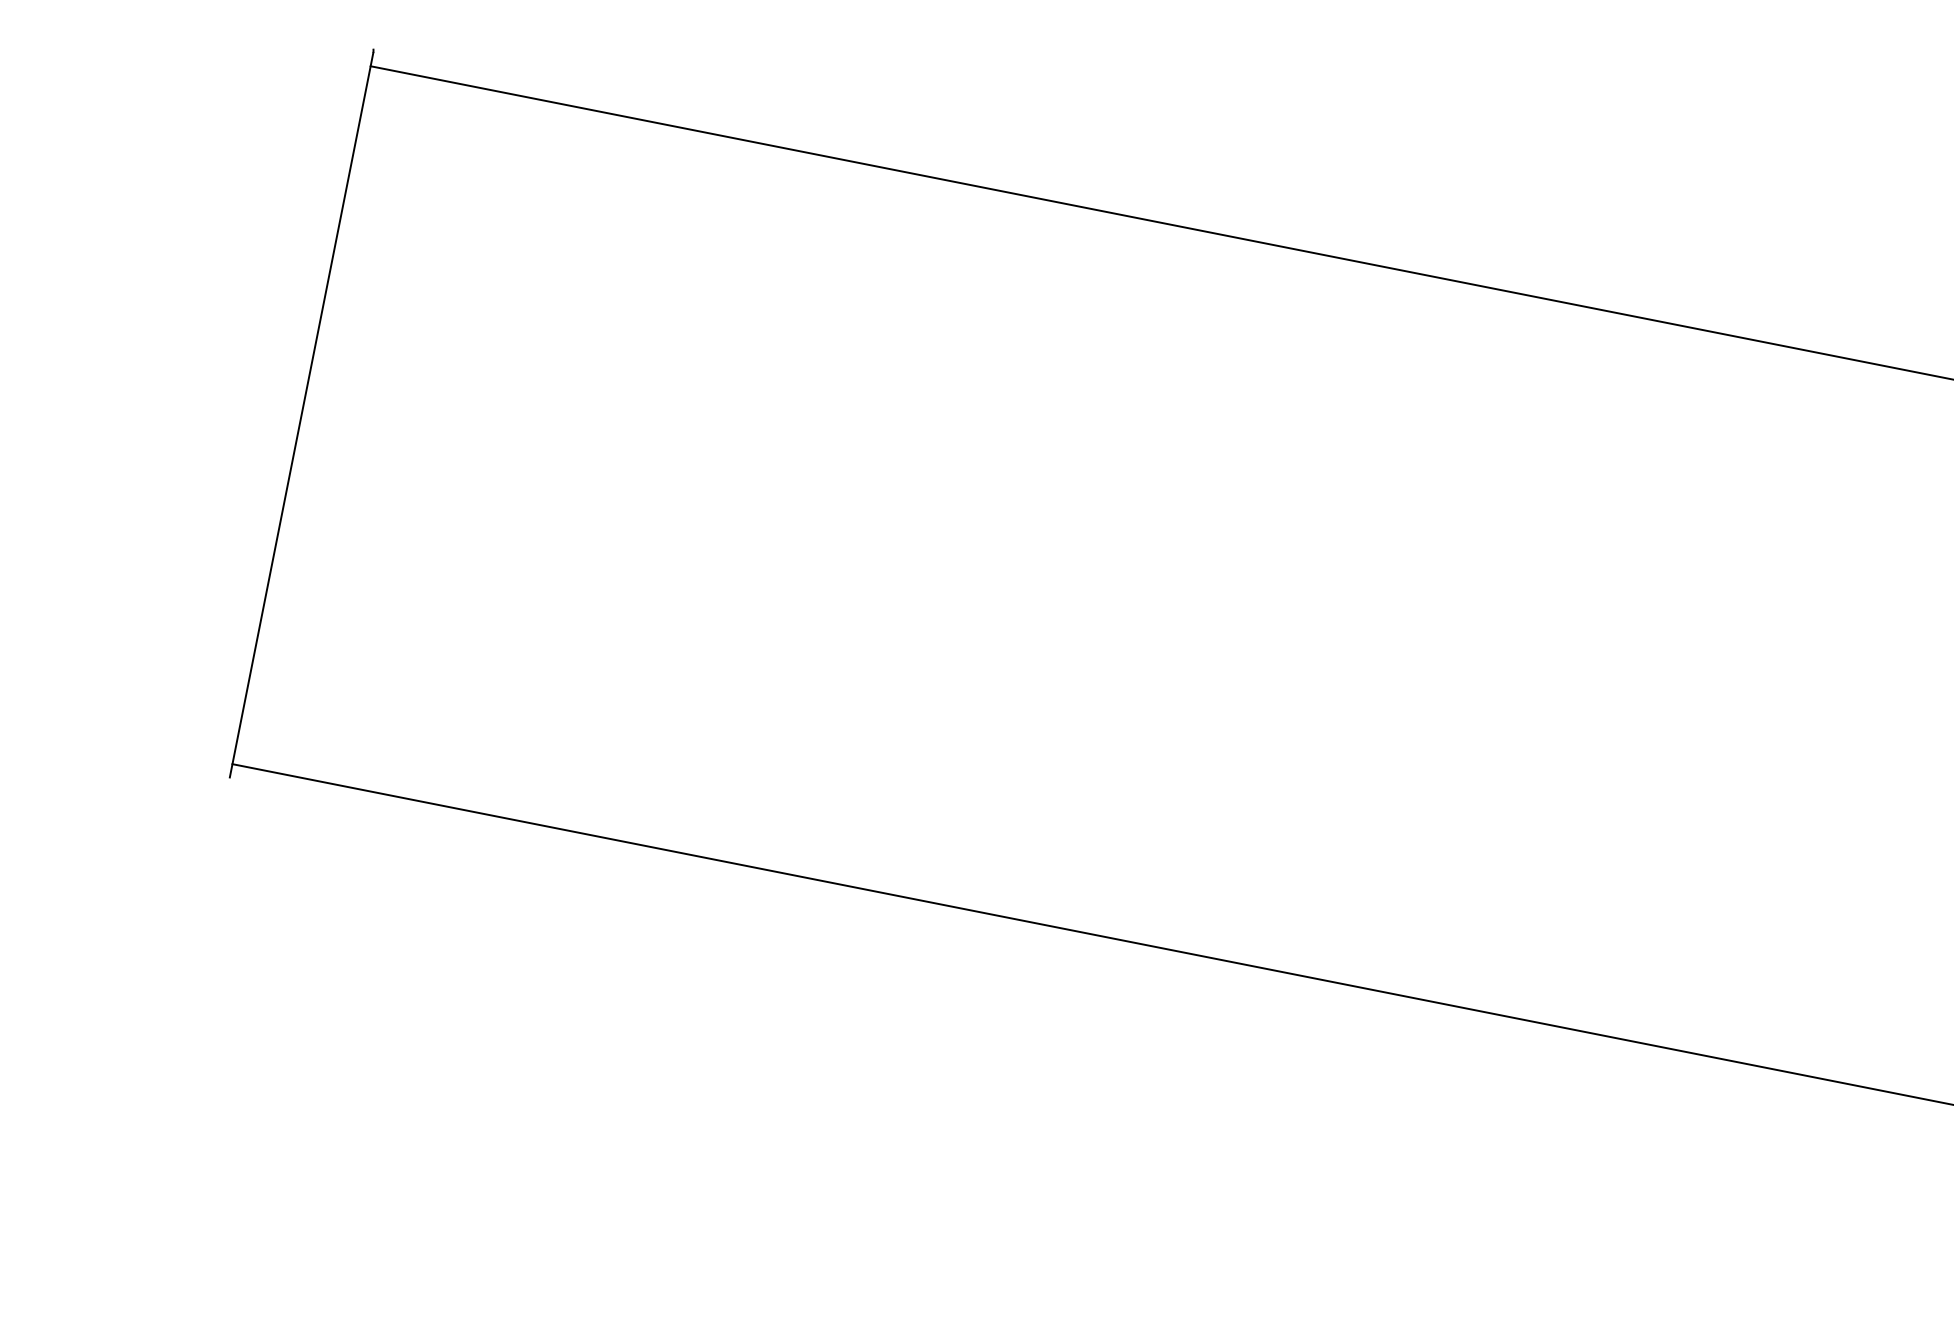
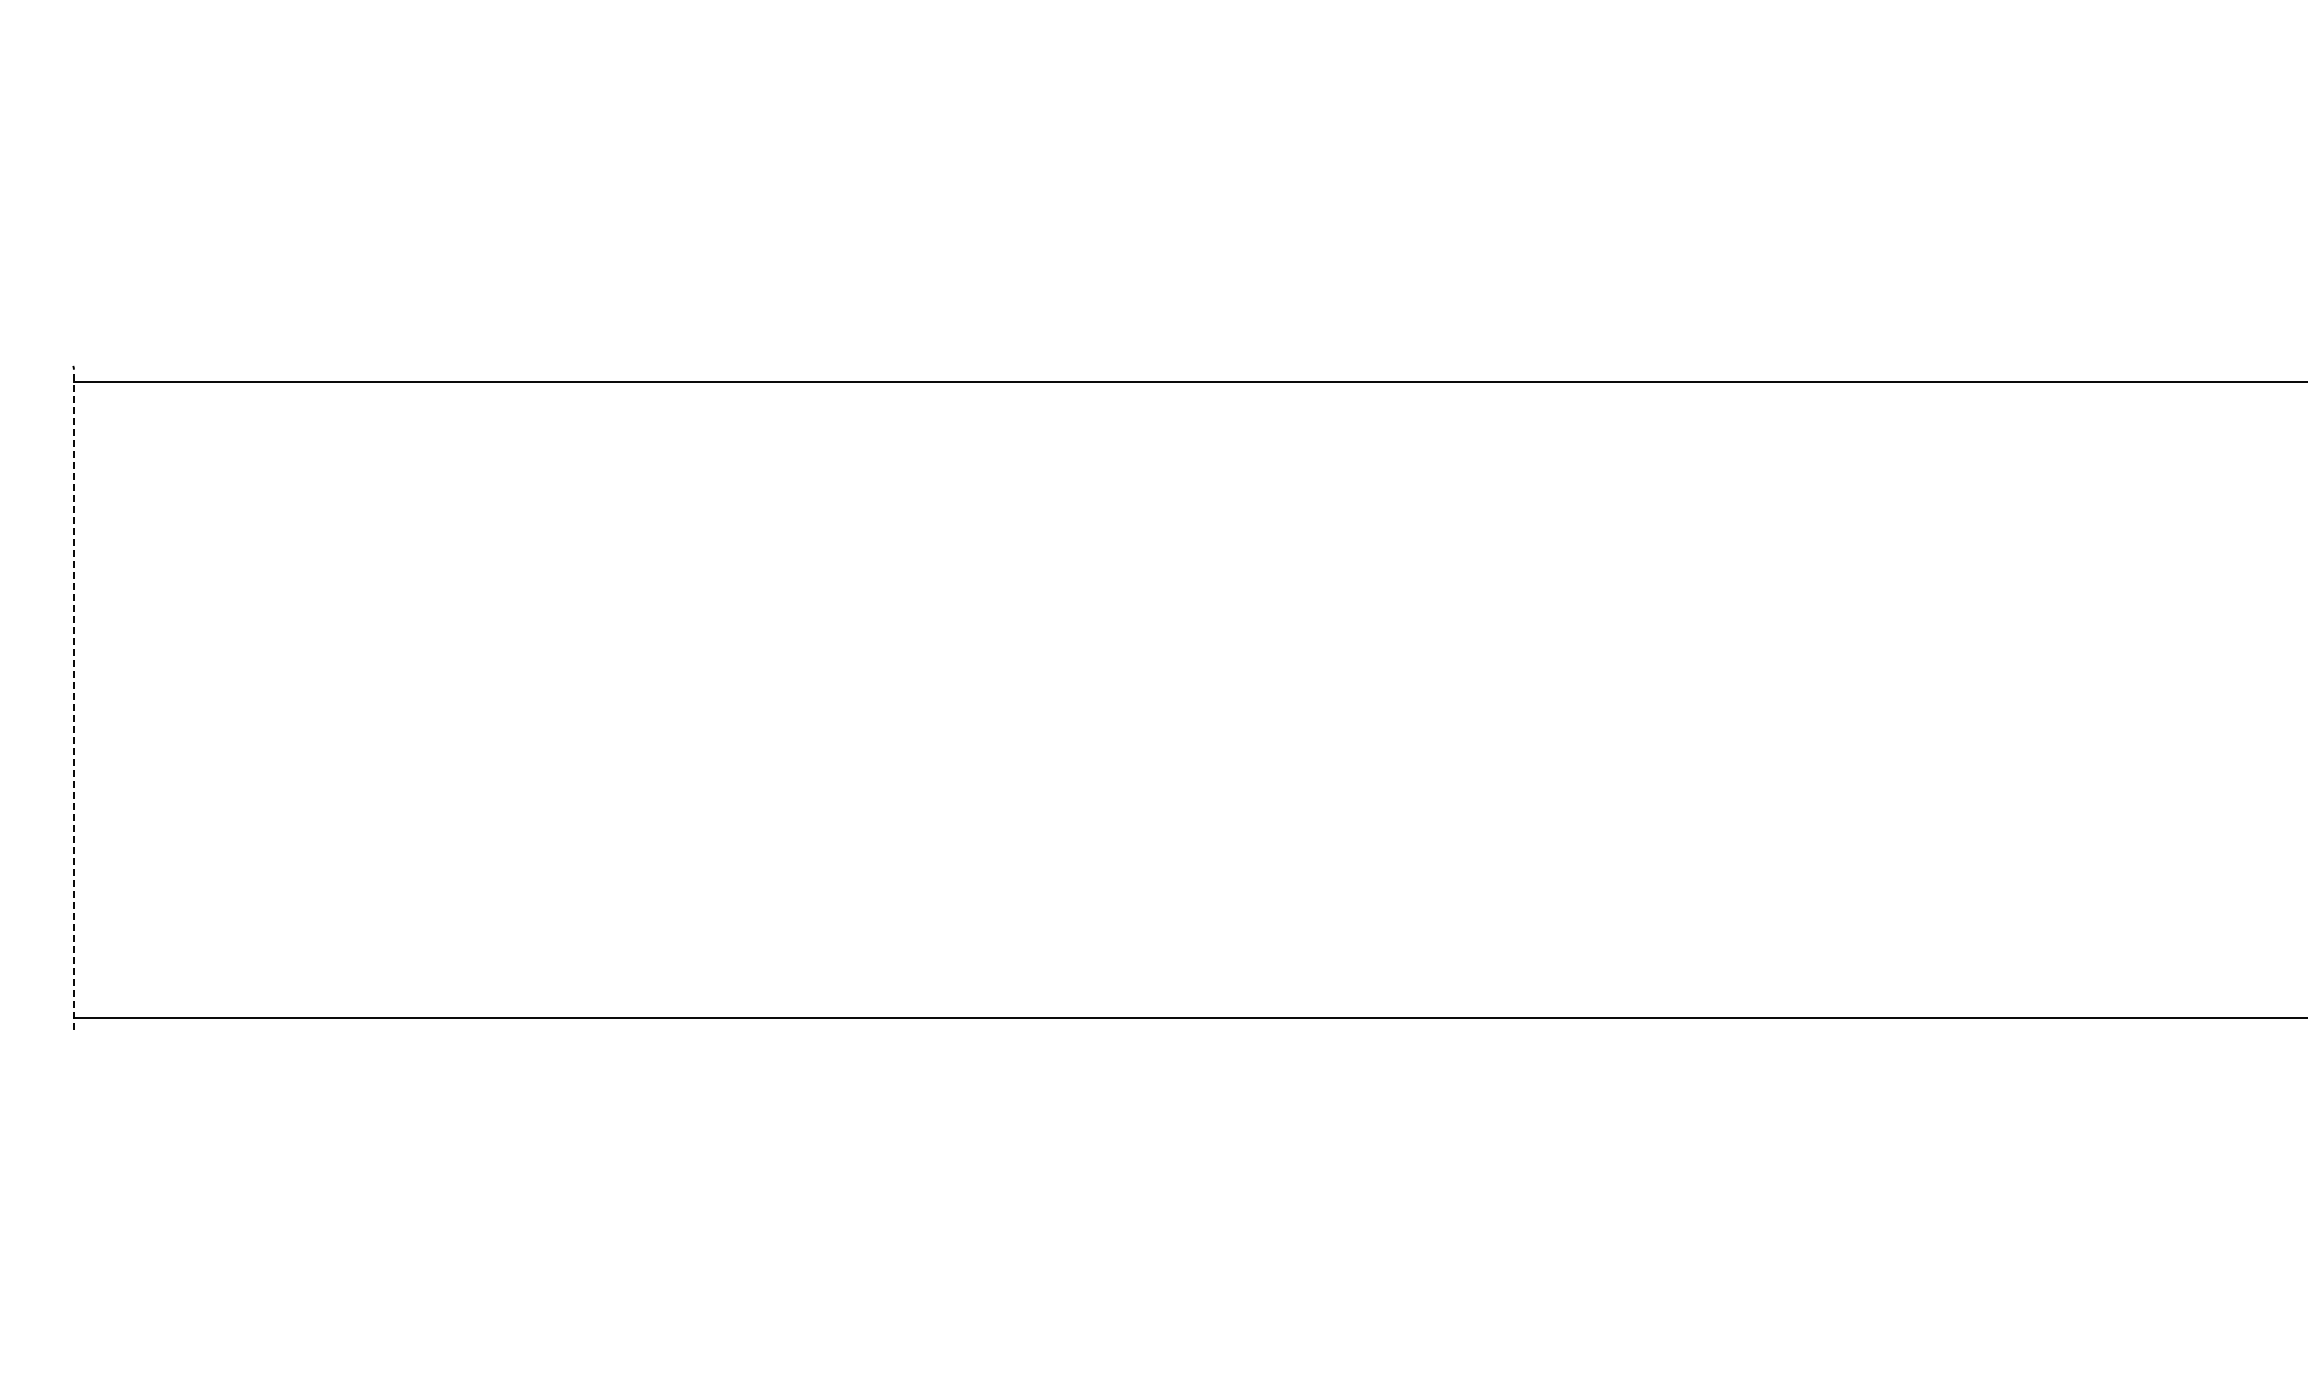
line: (301, 414) -> (73, 699), solid -> dashed

